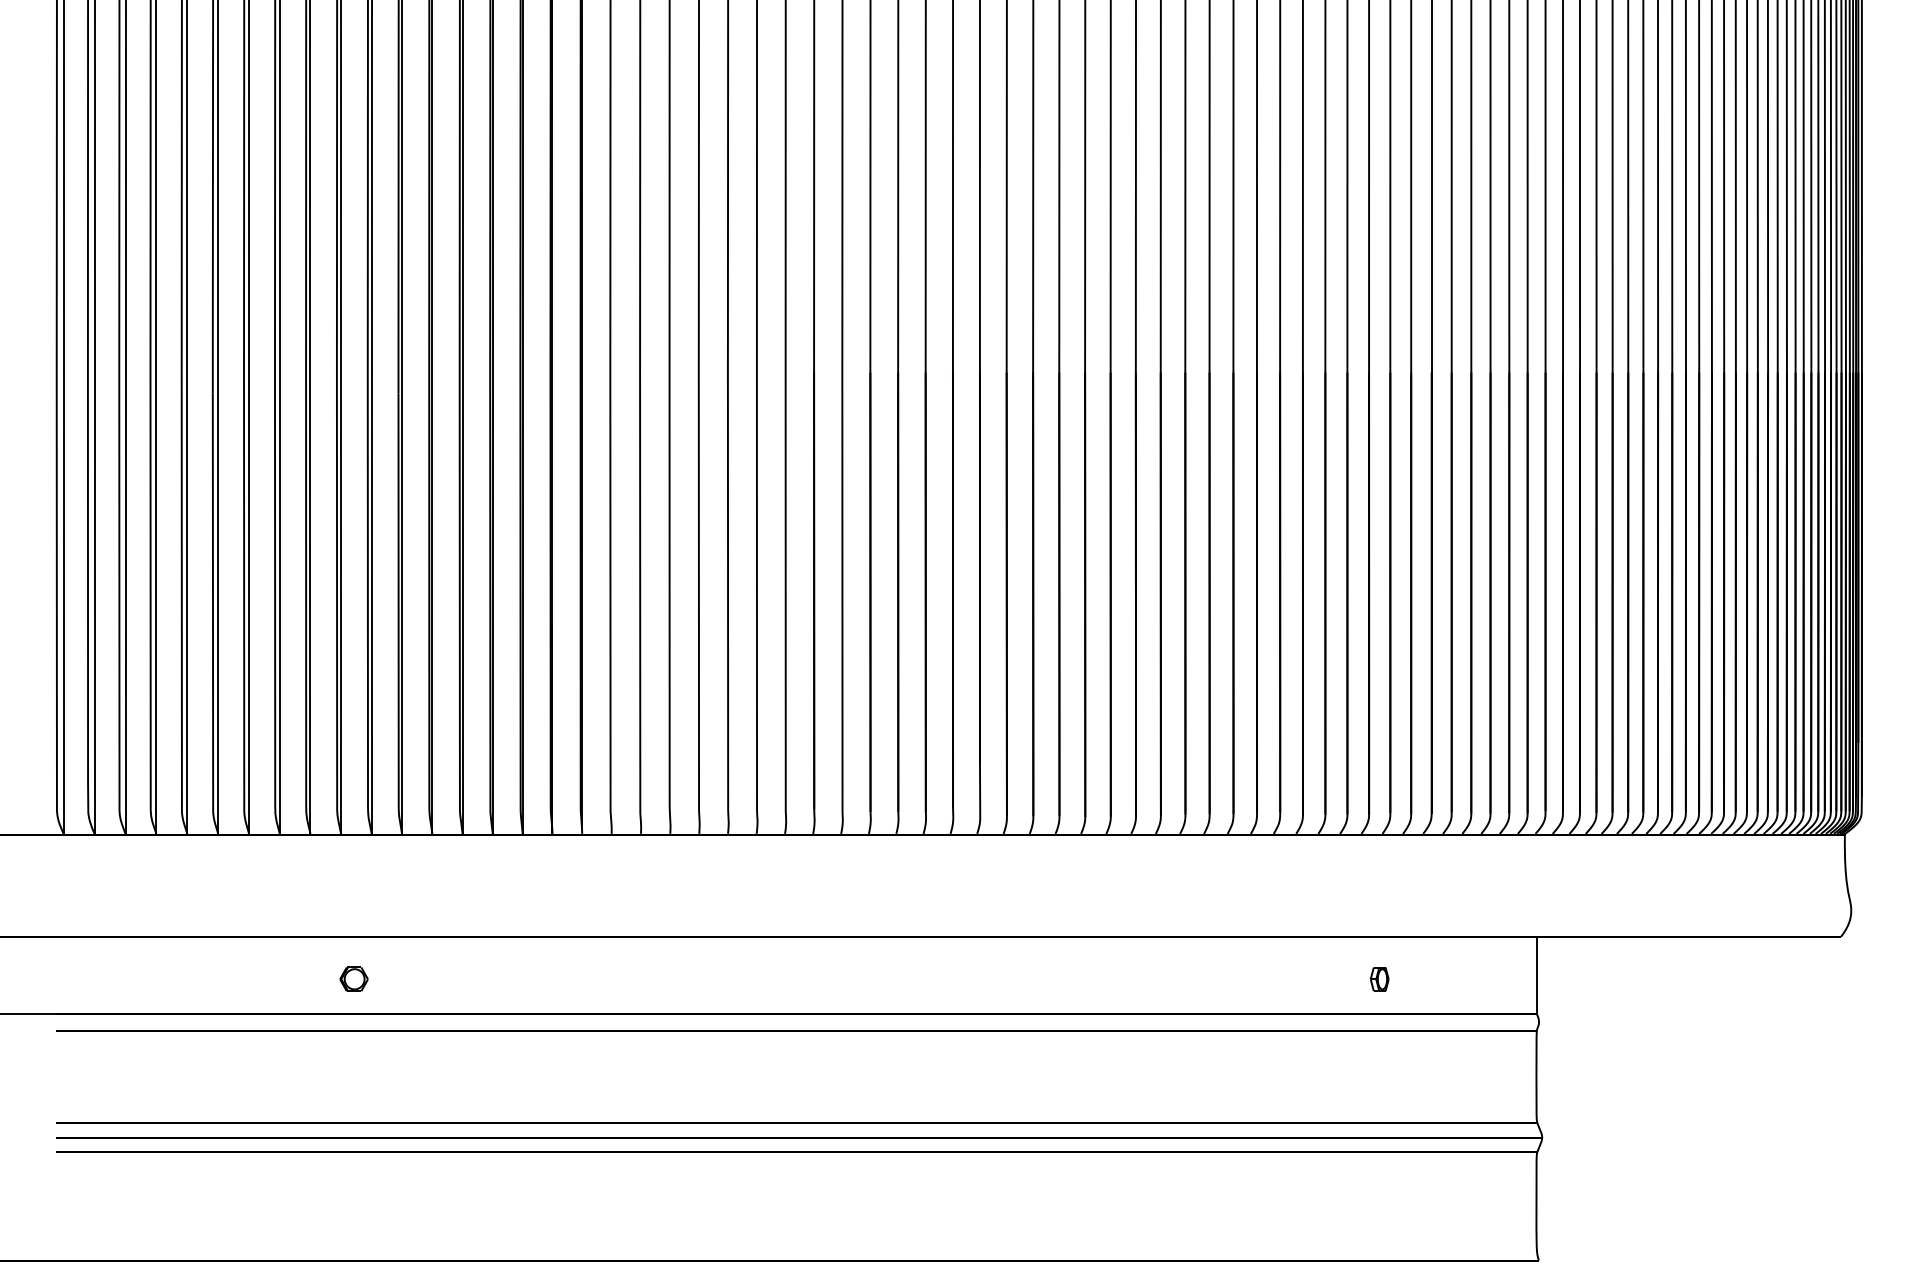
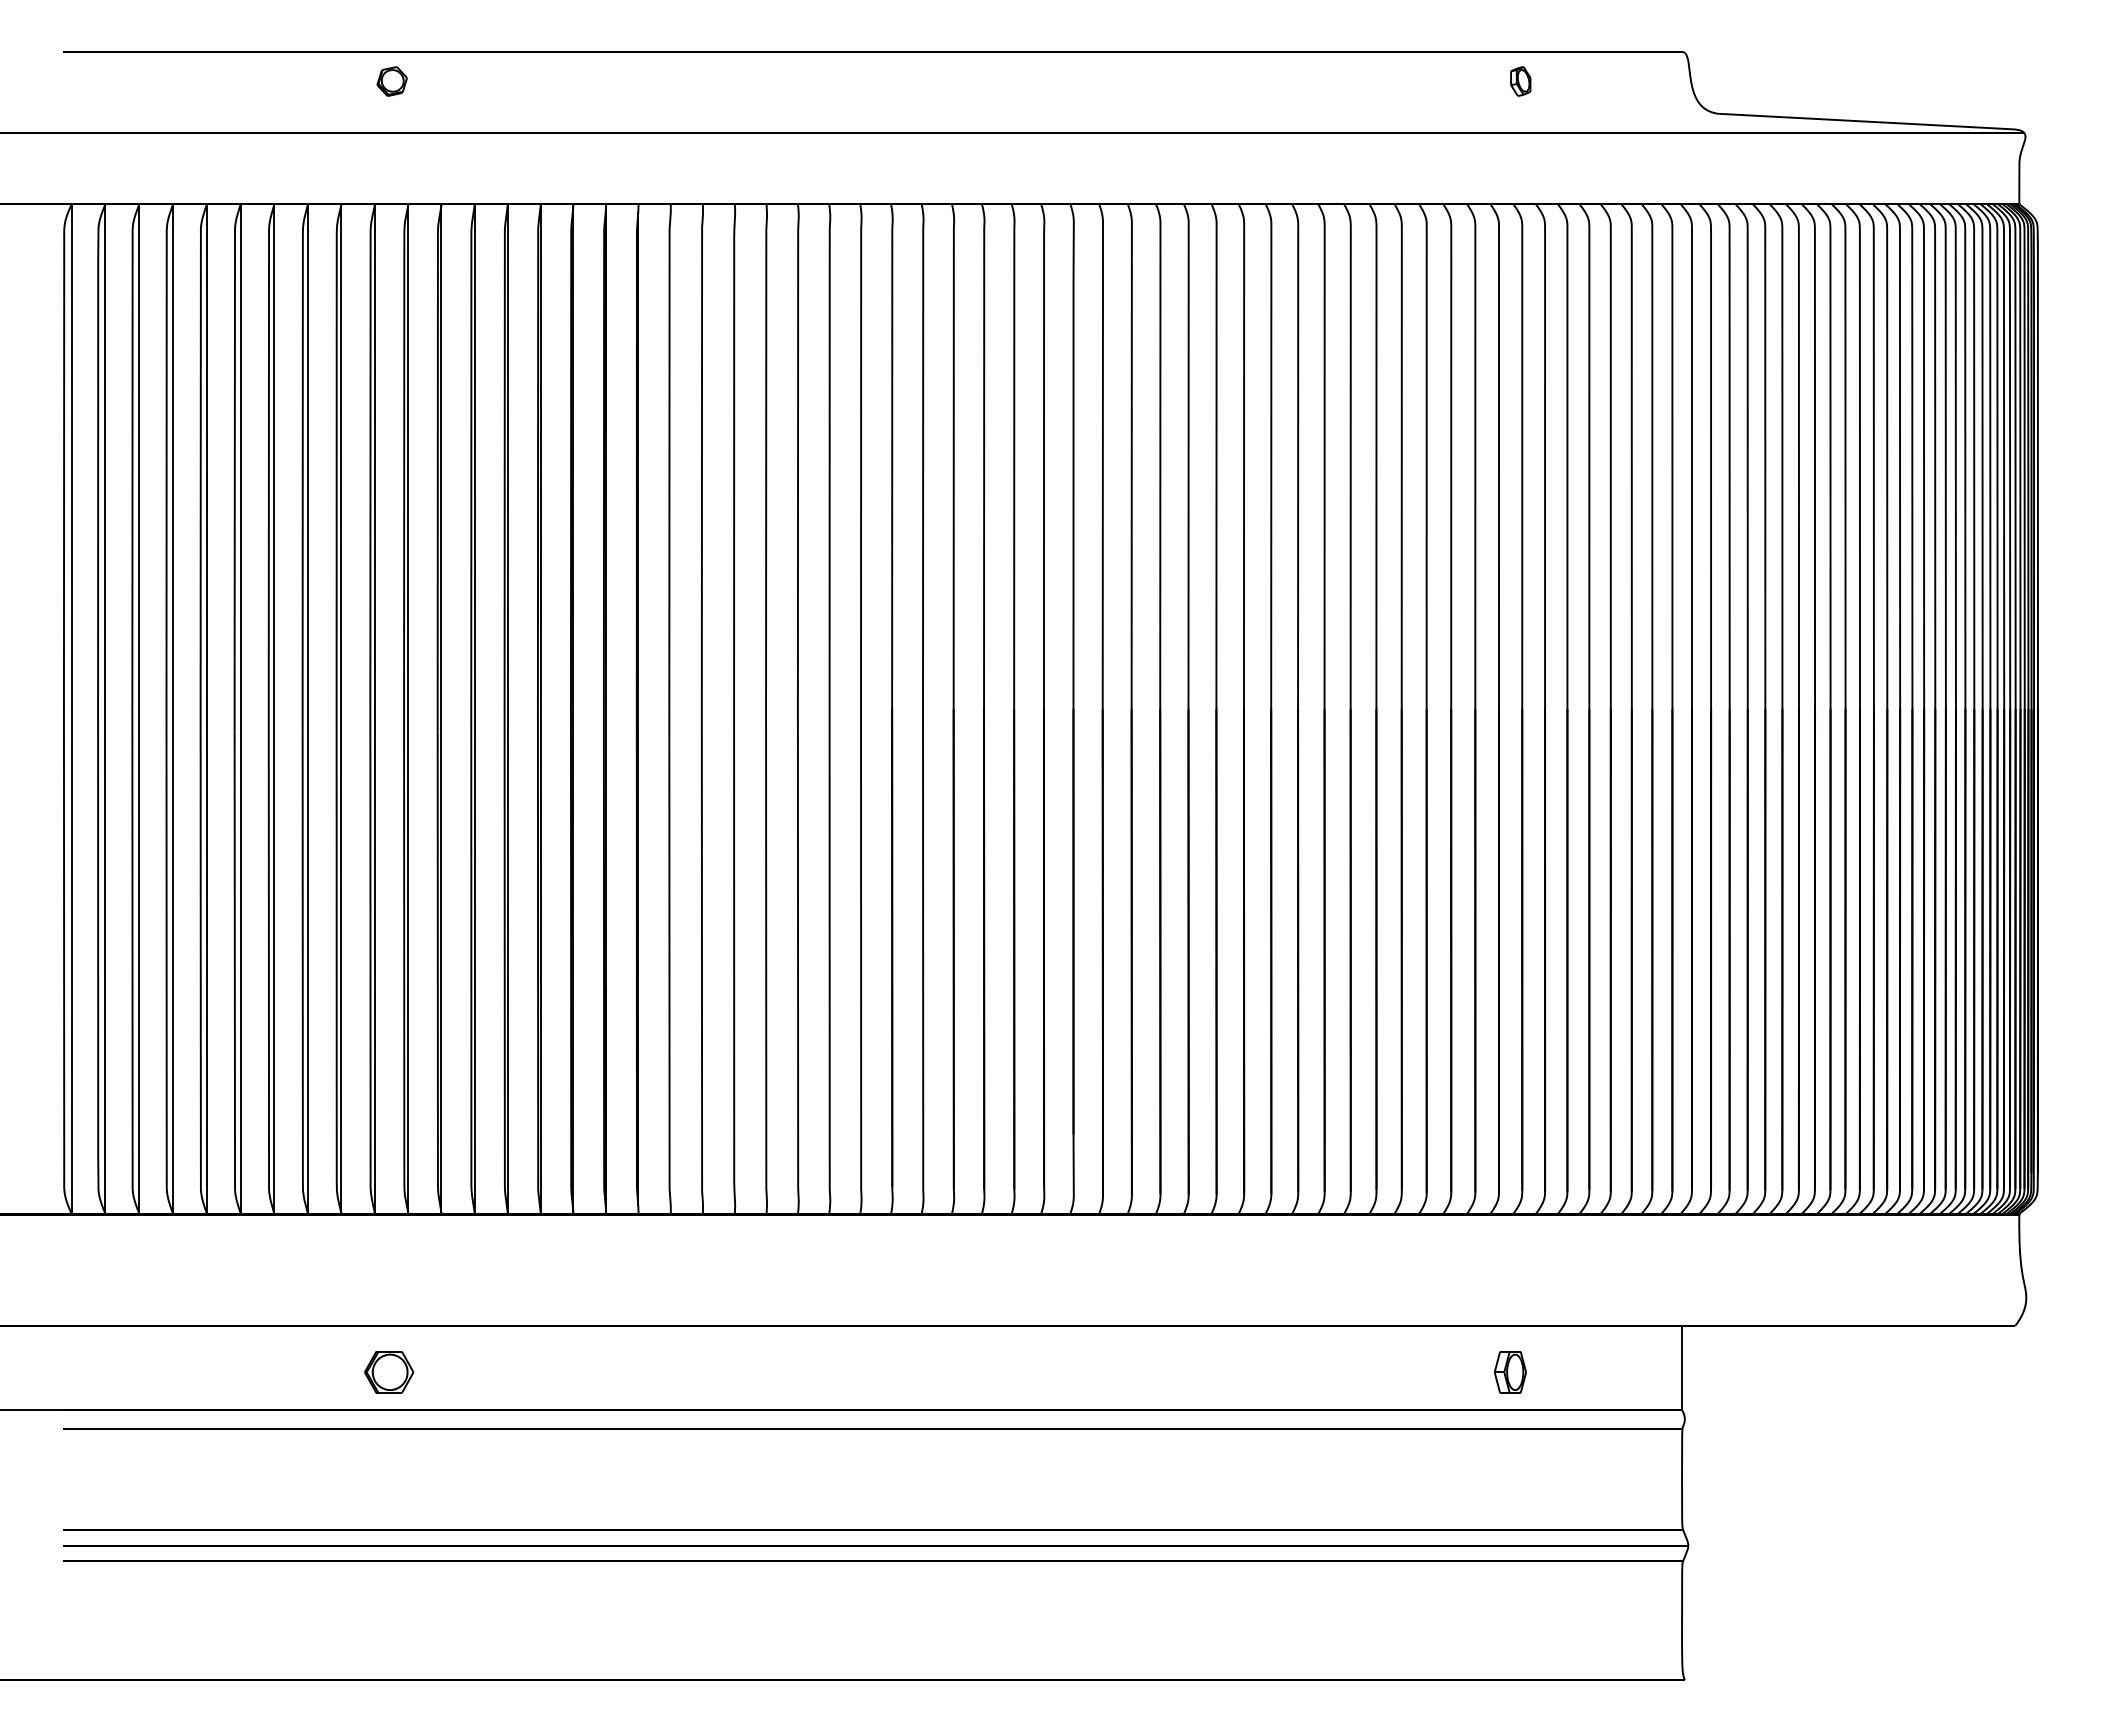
part: (353, 979) -> (388, 1372), size x1.6
part: (1379, 979) -> (1510, 1372), size x1.6

